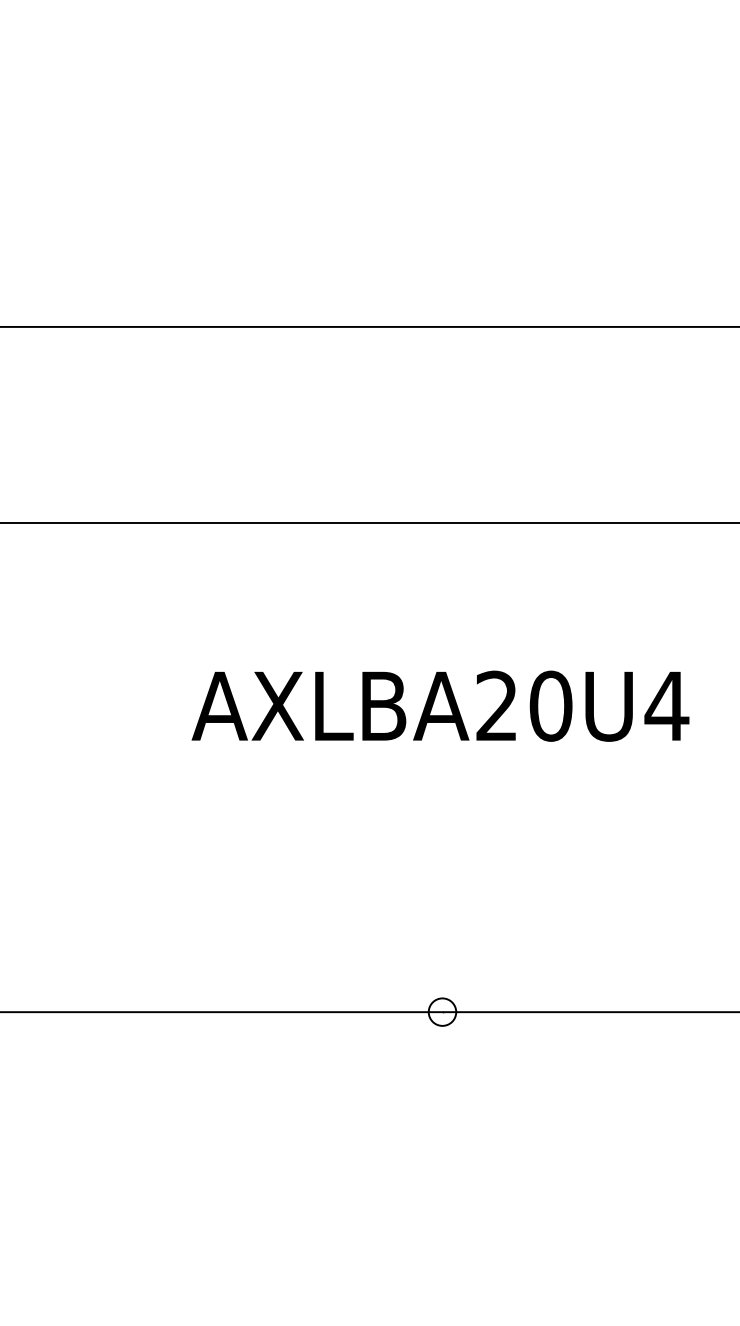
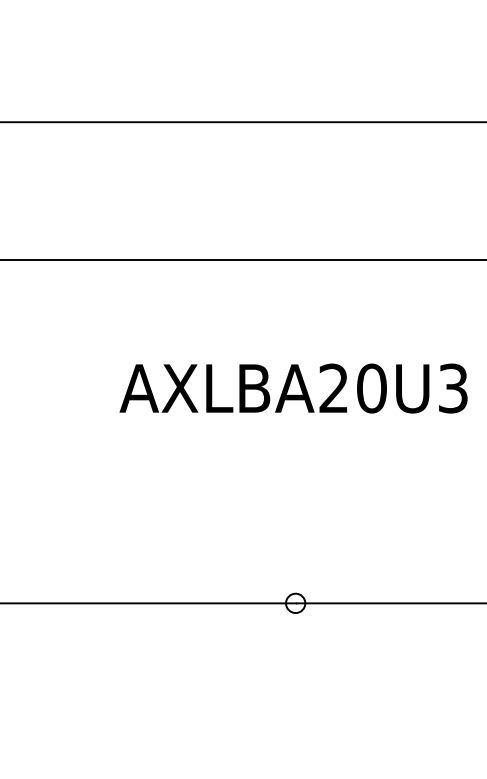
text: (666, 705) -> (452, 388), AXLBA20U4 -> AXLBA20U3

